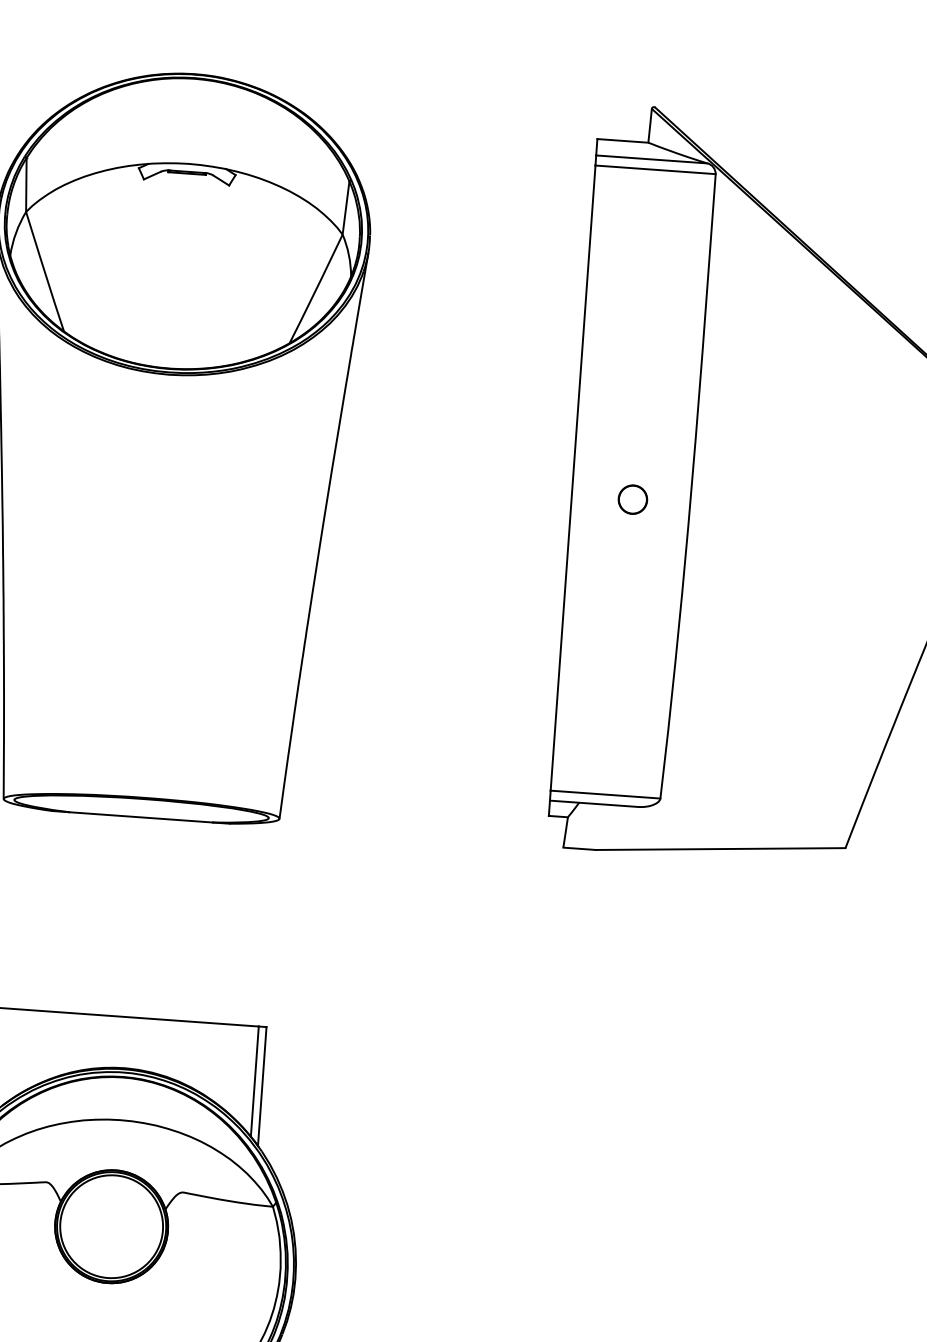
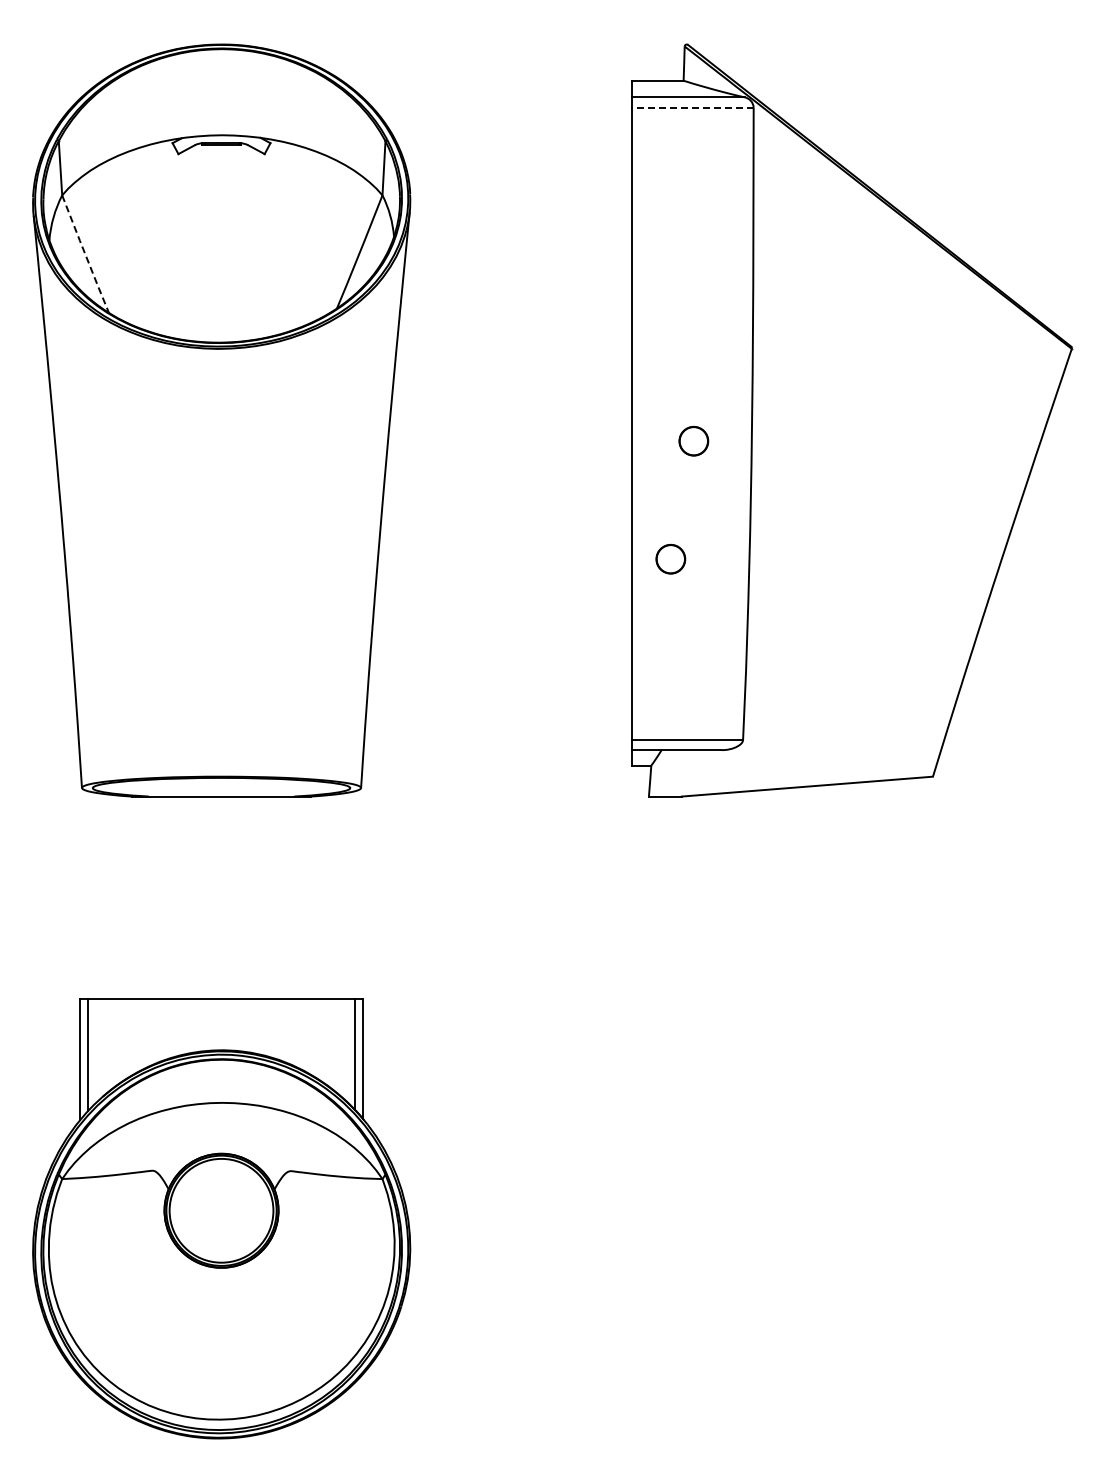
line: (655, 169) -> (692, 107), solid -> dashed
line: (44, 272) -> (85, 254), solid -> dashed
part: (601, 614) -> (670, 559), added

